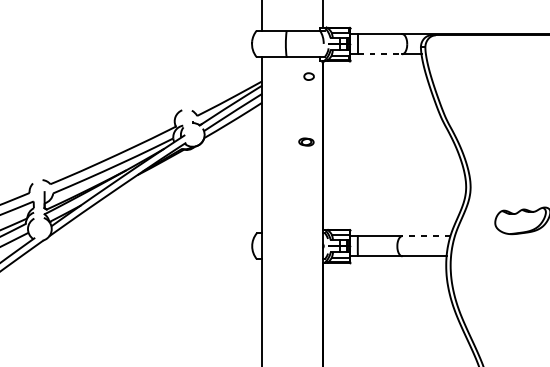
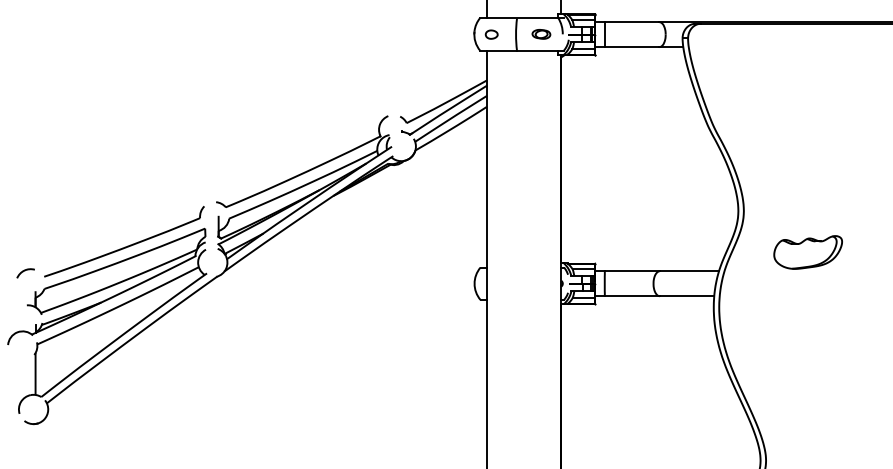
line: (380, 54) -> (632, 47), dashed -> solid
part: (308, 76) -> (491, 34), moved
part: (306, 142) -> (541, 34), moved
line: (426, 236) -> (689, 271), dashed -> solid

